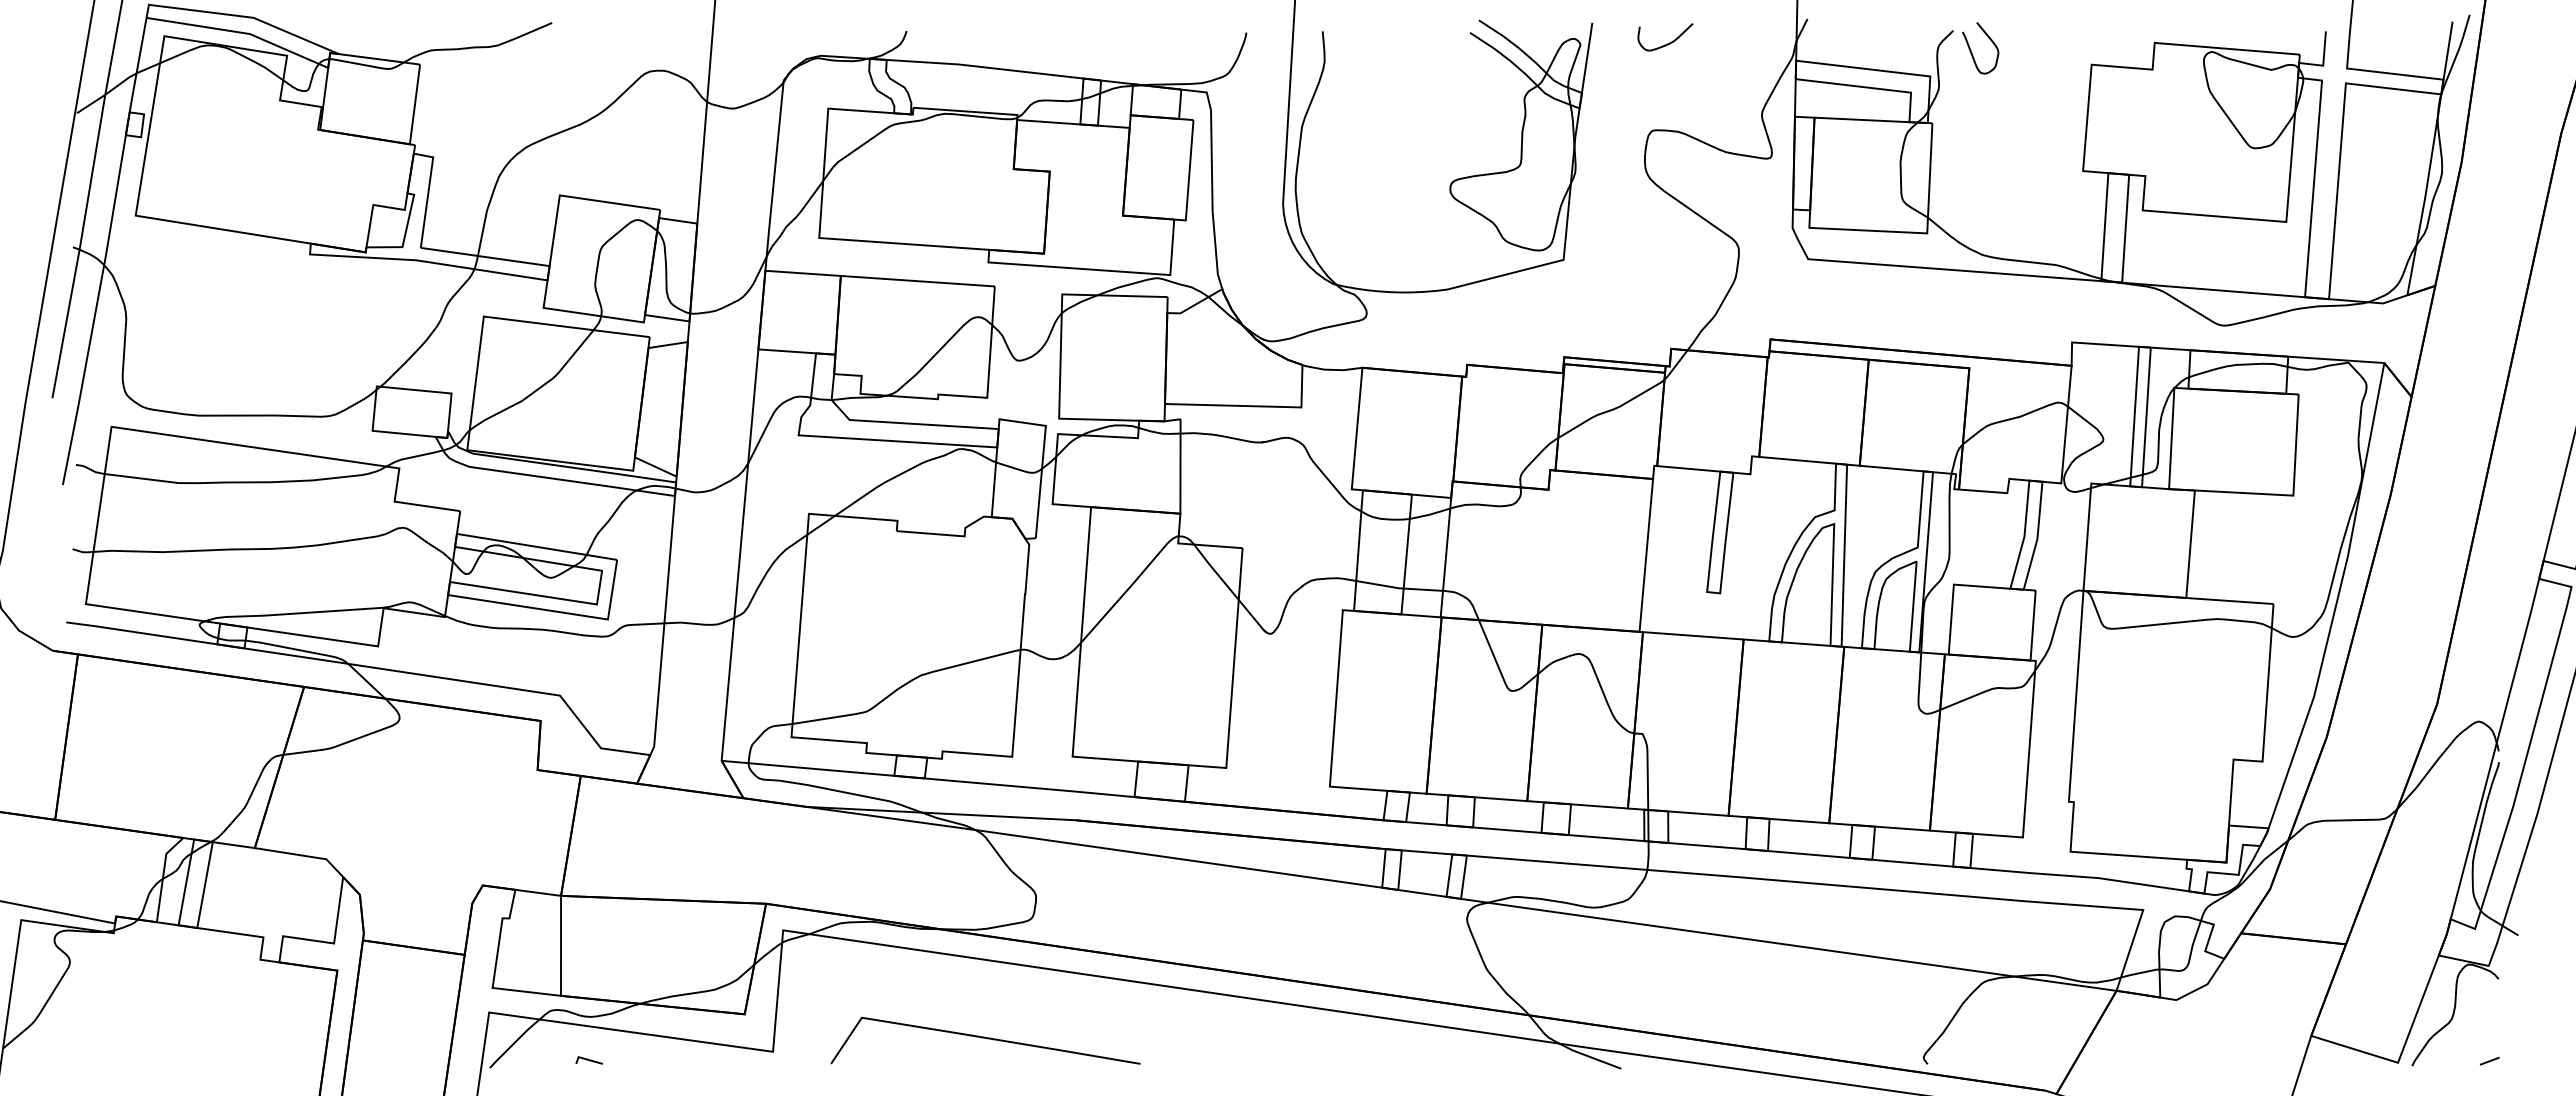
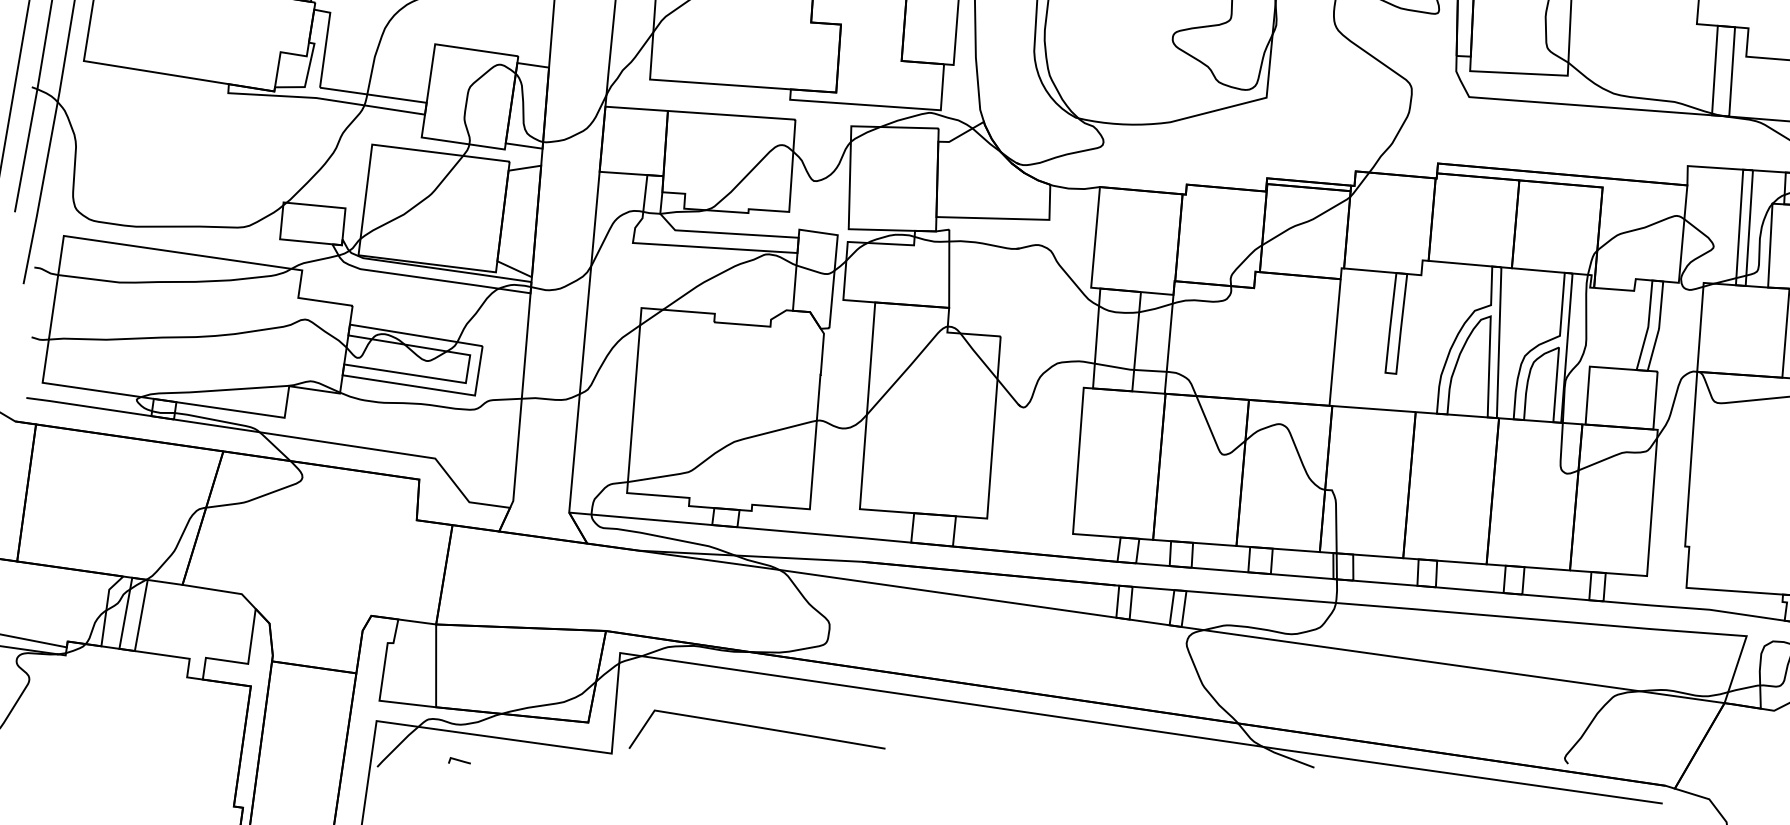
line: (985, 1038) -> (757, 727), moved

